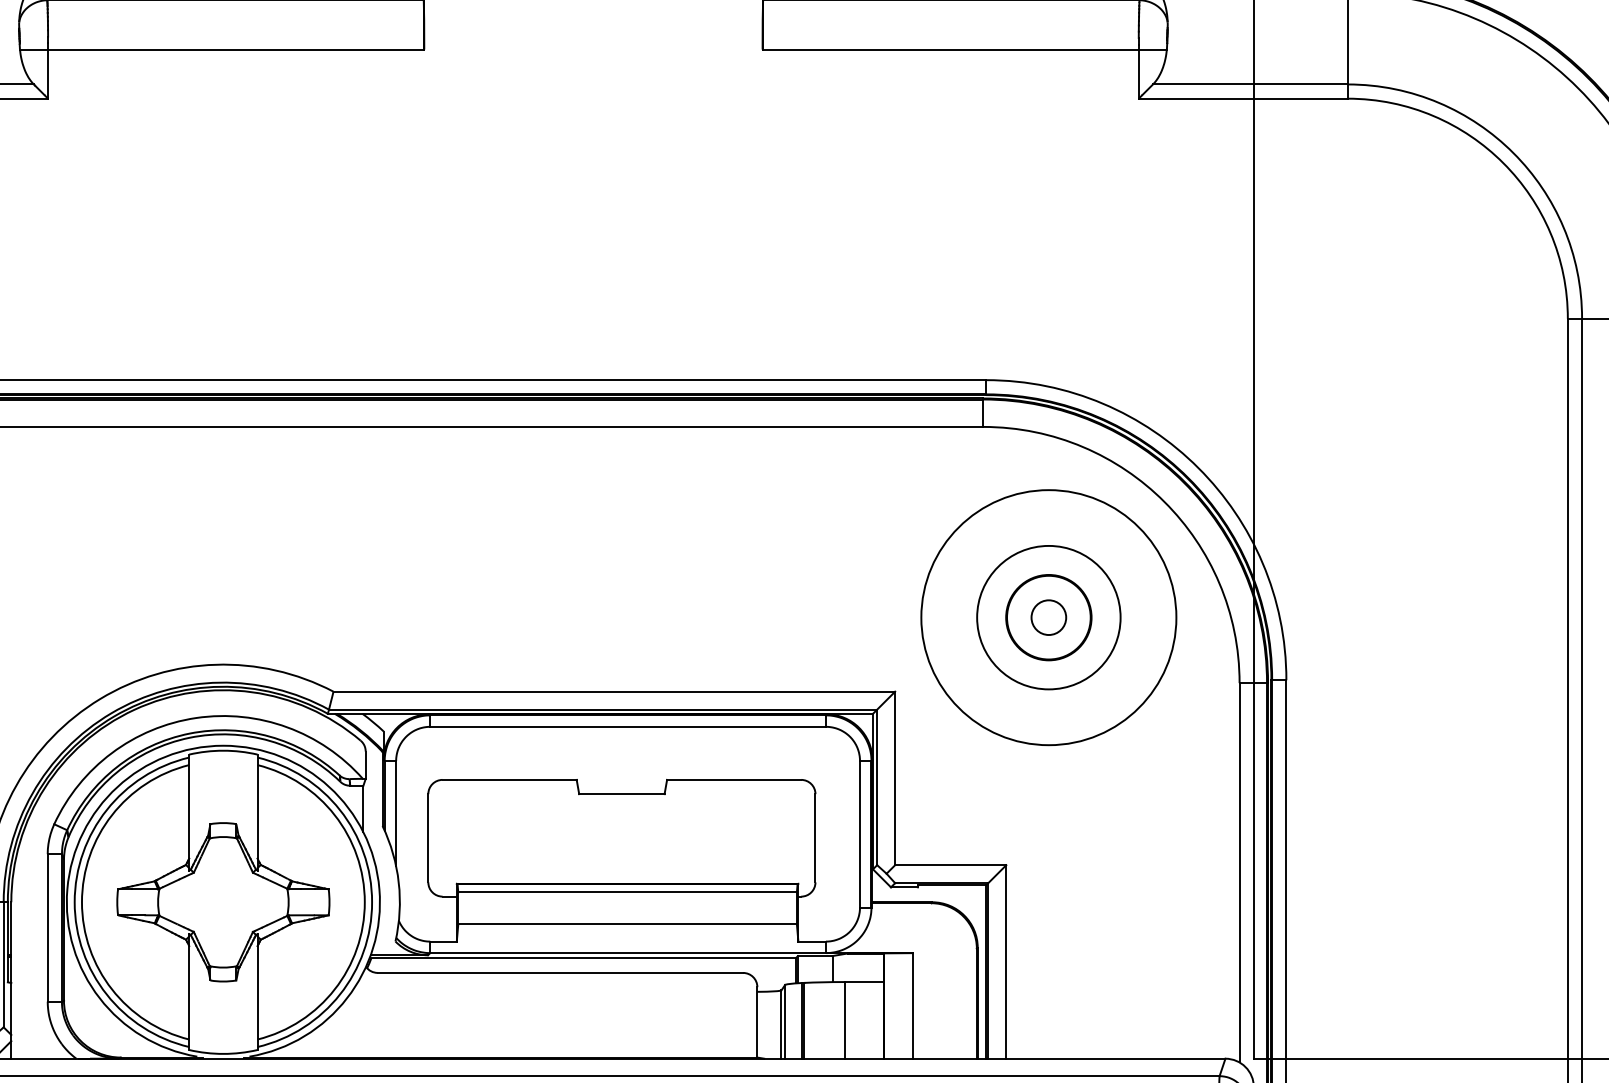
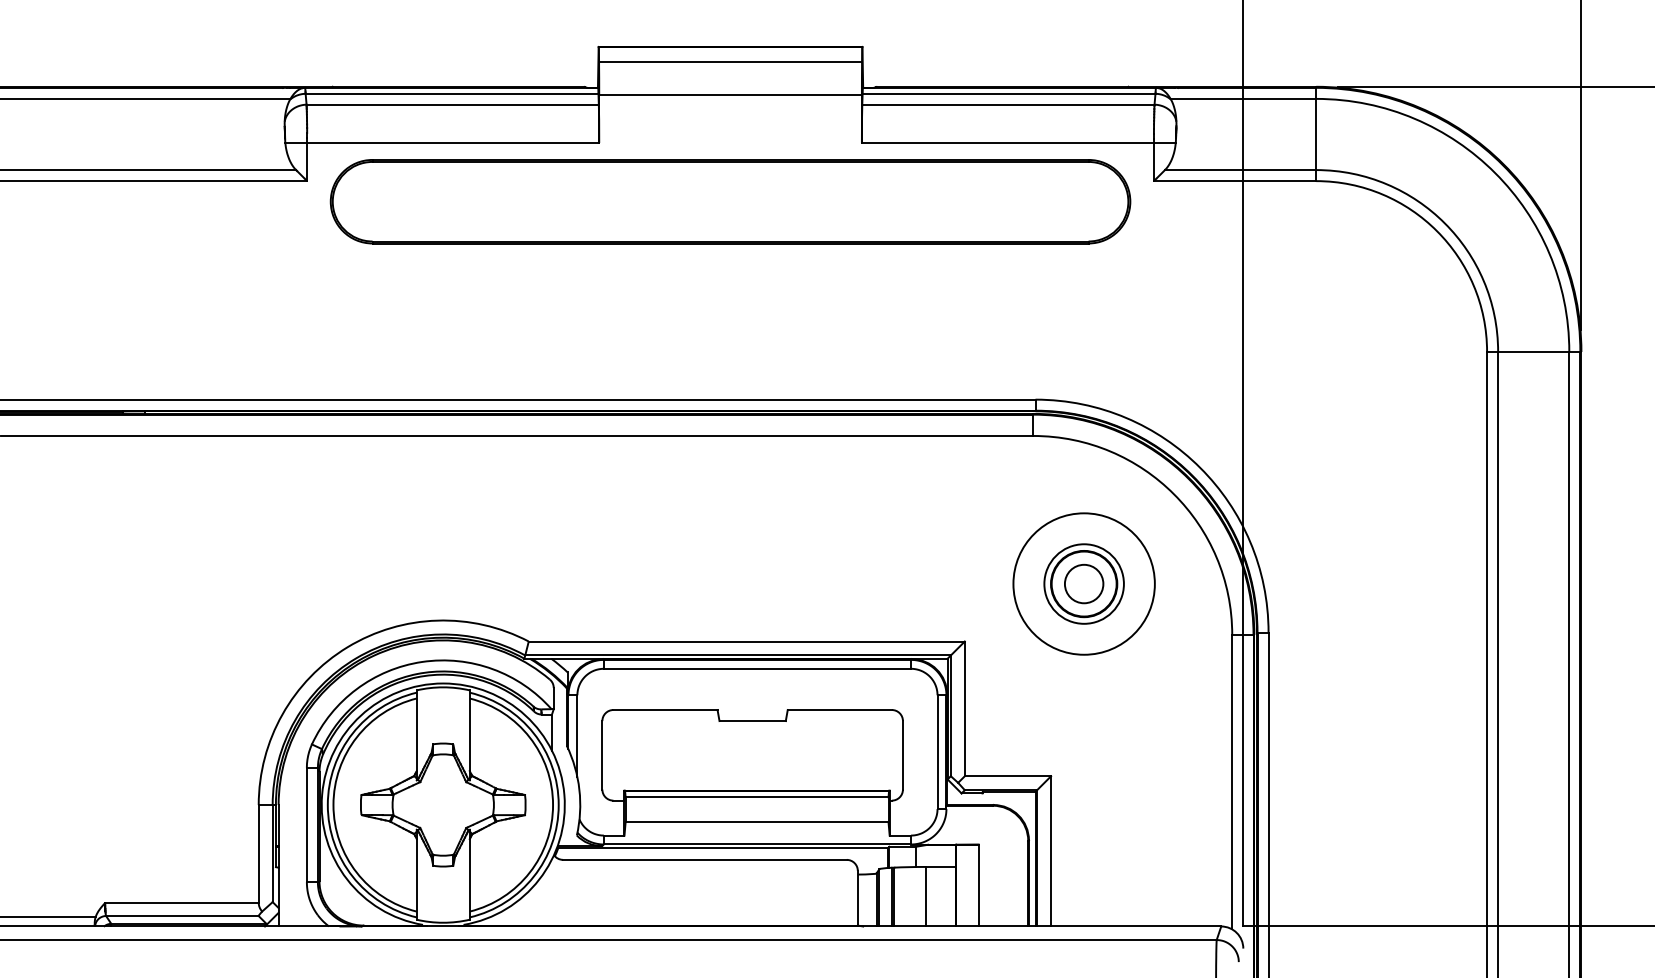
part: (593, 124) -> (730, 201), added
circle: (1048, 616) -> (1083, 583), size x0.71
circle: (1048, 616) -> (1083, 583), size x0.71
circle: (1048, 616) -> (1083, 583), size x1.43

